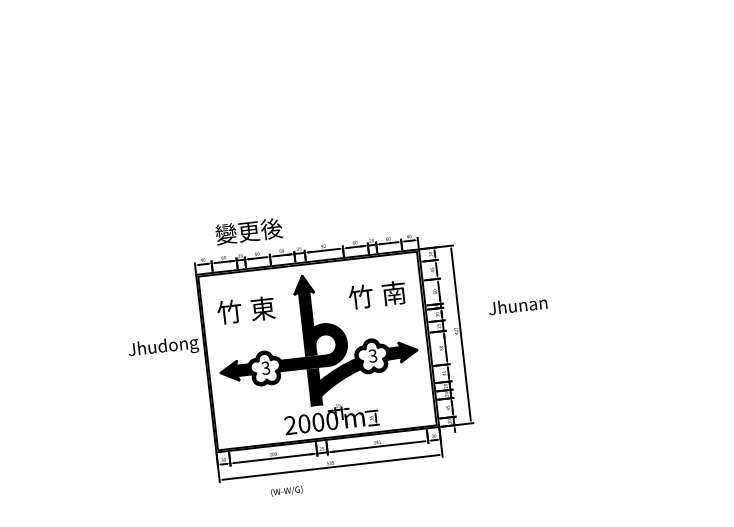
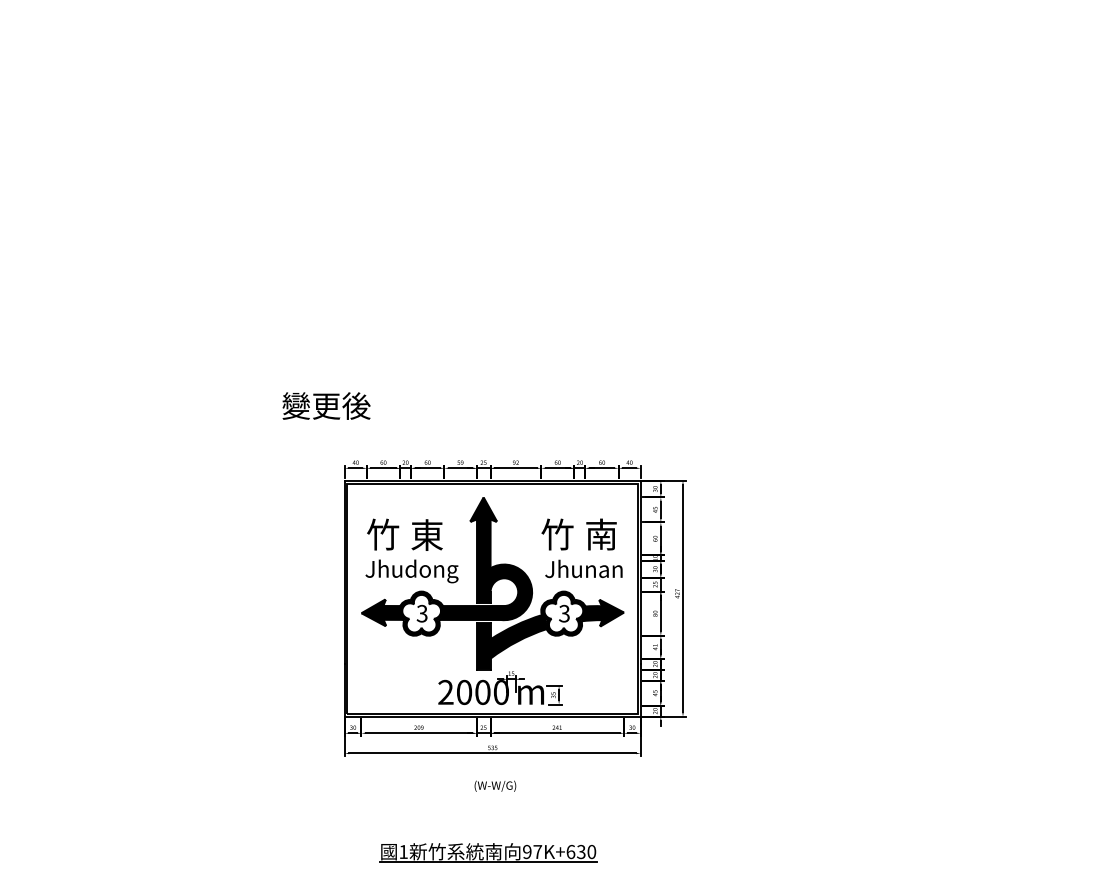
text: (248, 231) -> (326, 405), moved
text: (517, 305) -> (583, 568), moved
text: (163, 347) -> (411, 571), moved
text: (286, 490) -> (495, 785), moved

